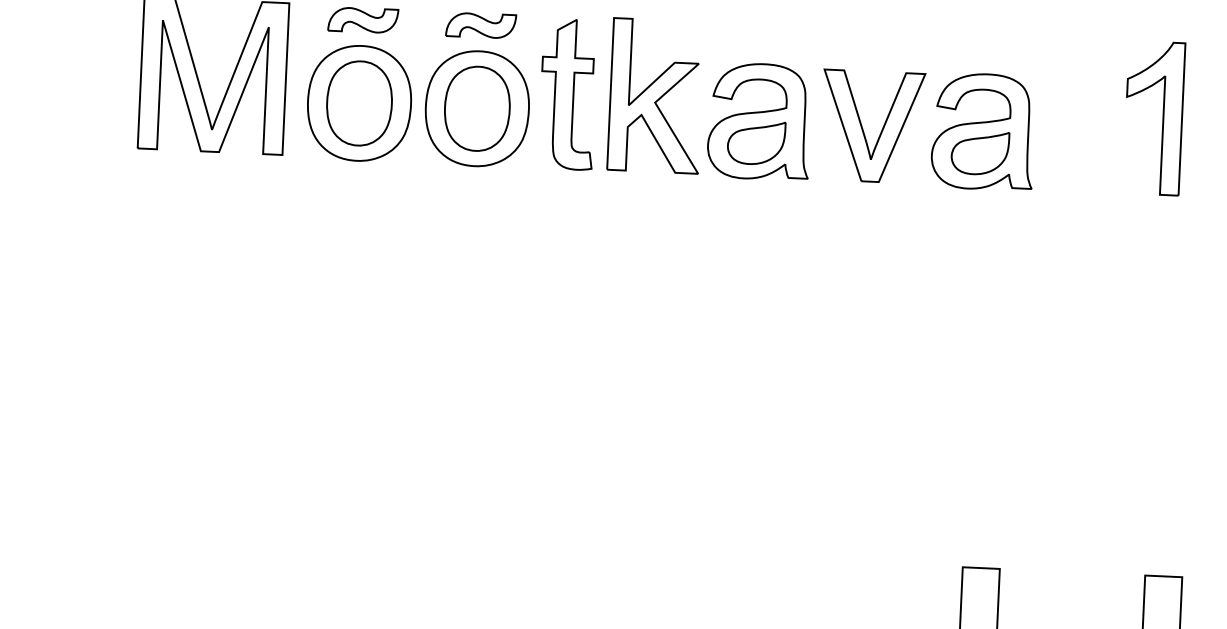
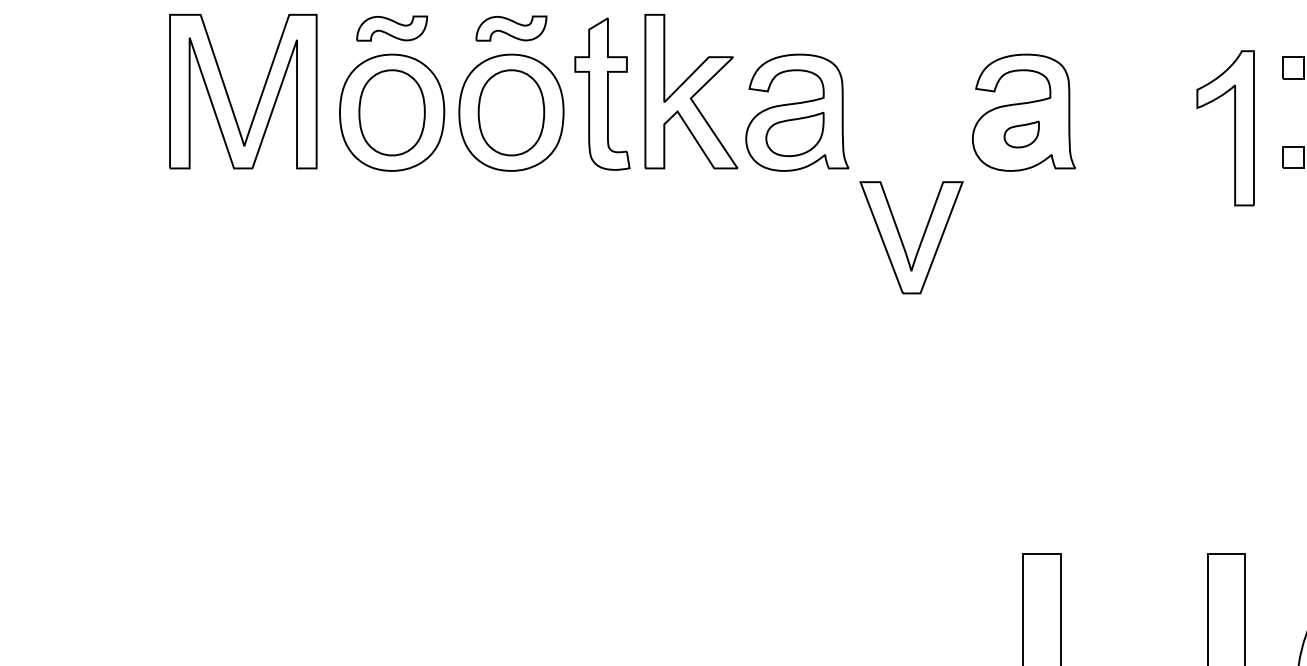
part: (1162, 118) -> (1234, 128), moved
part: (863, 128) -> (902, 240), moved
part: (980, 153) -> (1021, 134), size x0.6

